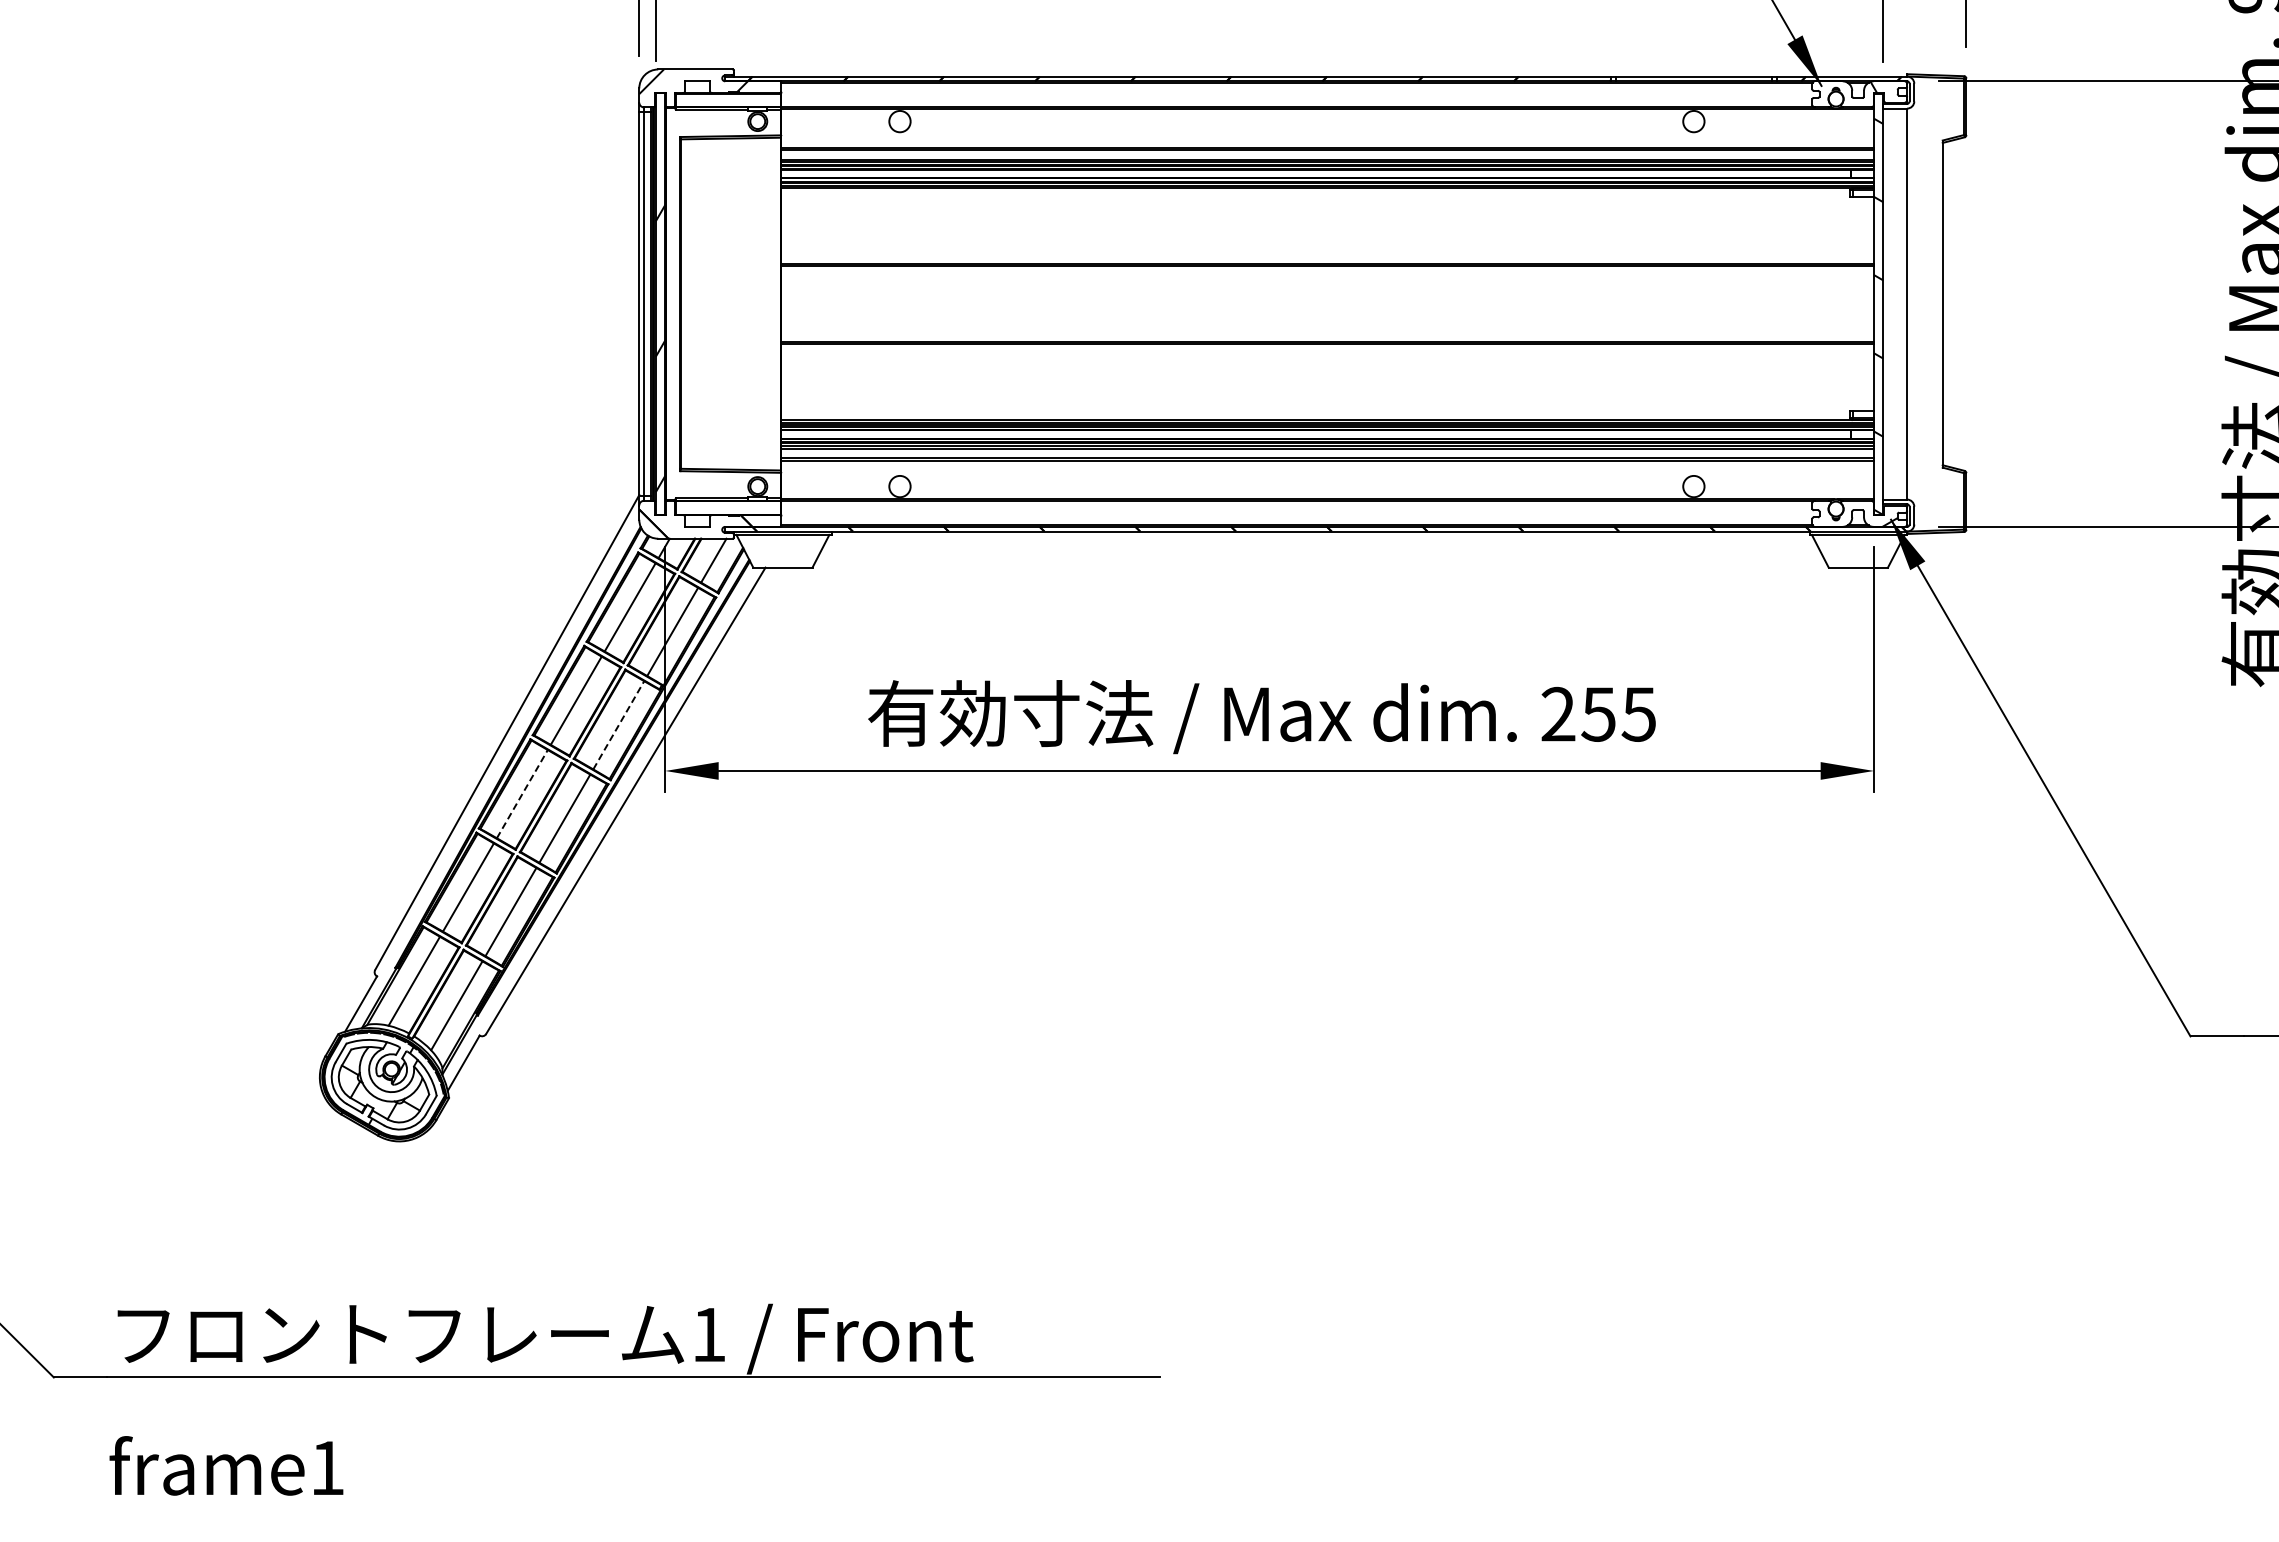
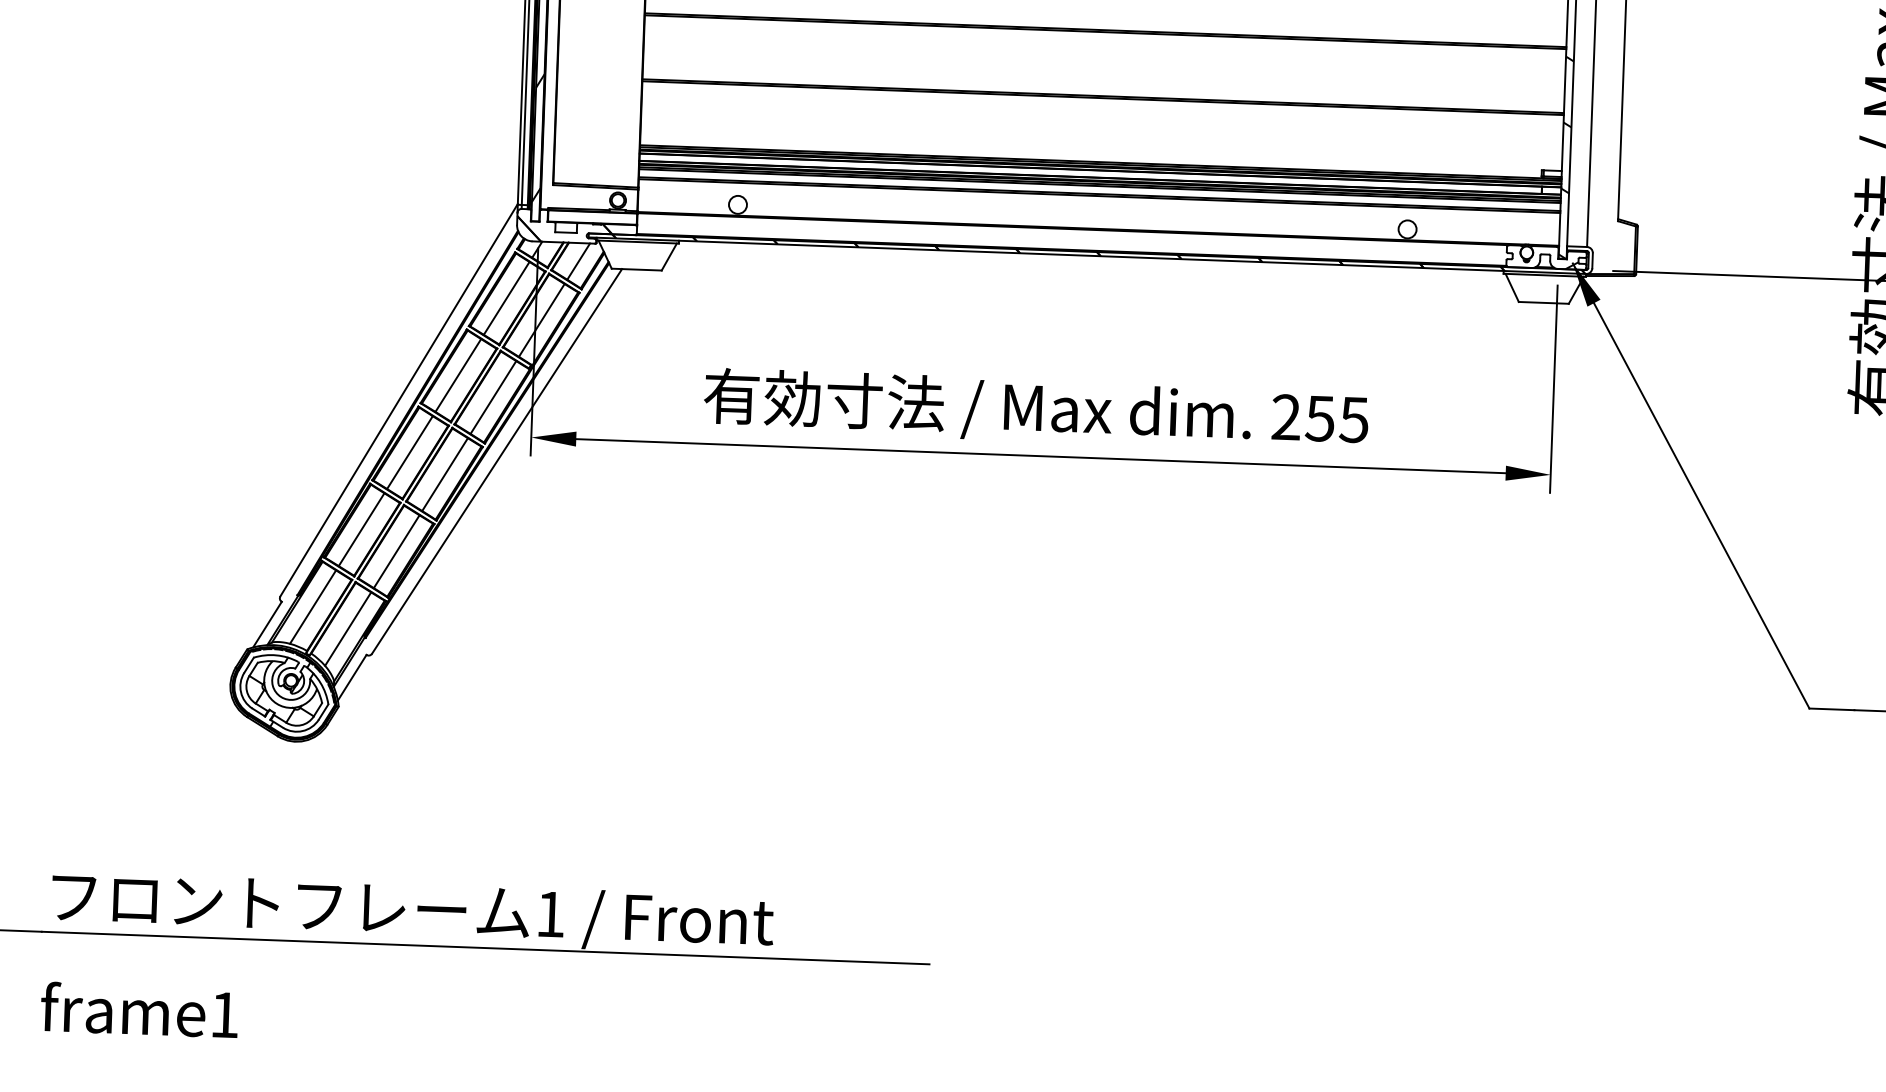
line: (618, 725) -> (493, 397), dashed -> solid
line: (522, 794) -> (410, 452), dashed -> solid

